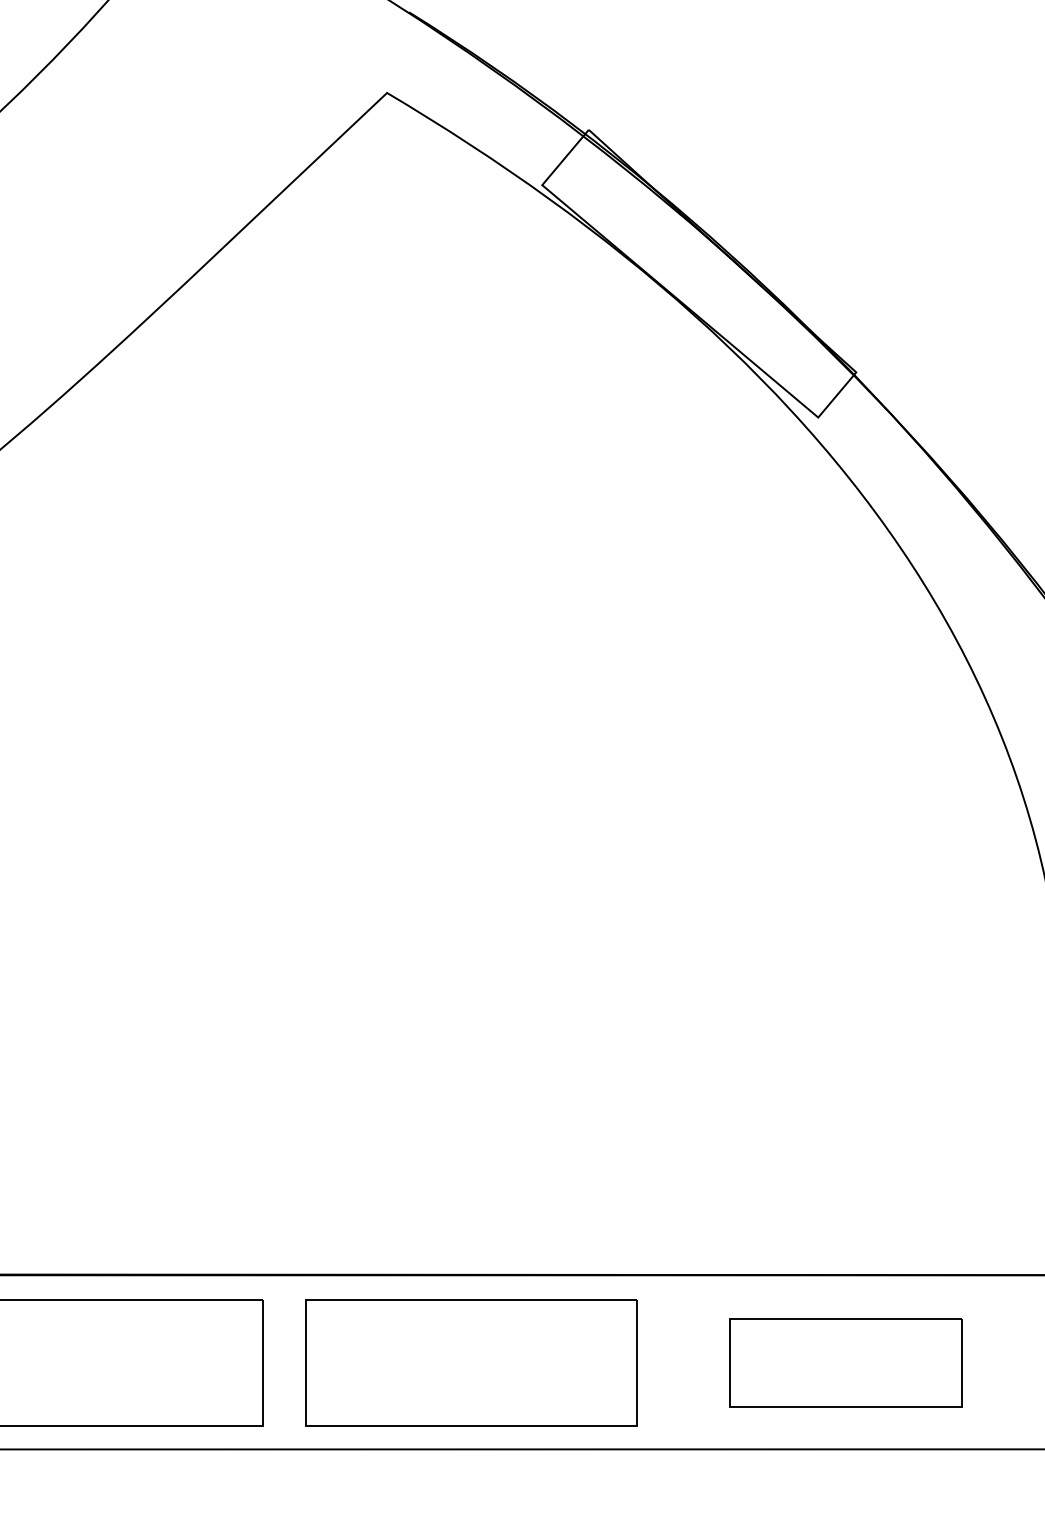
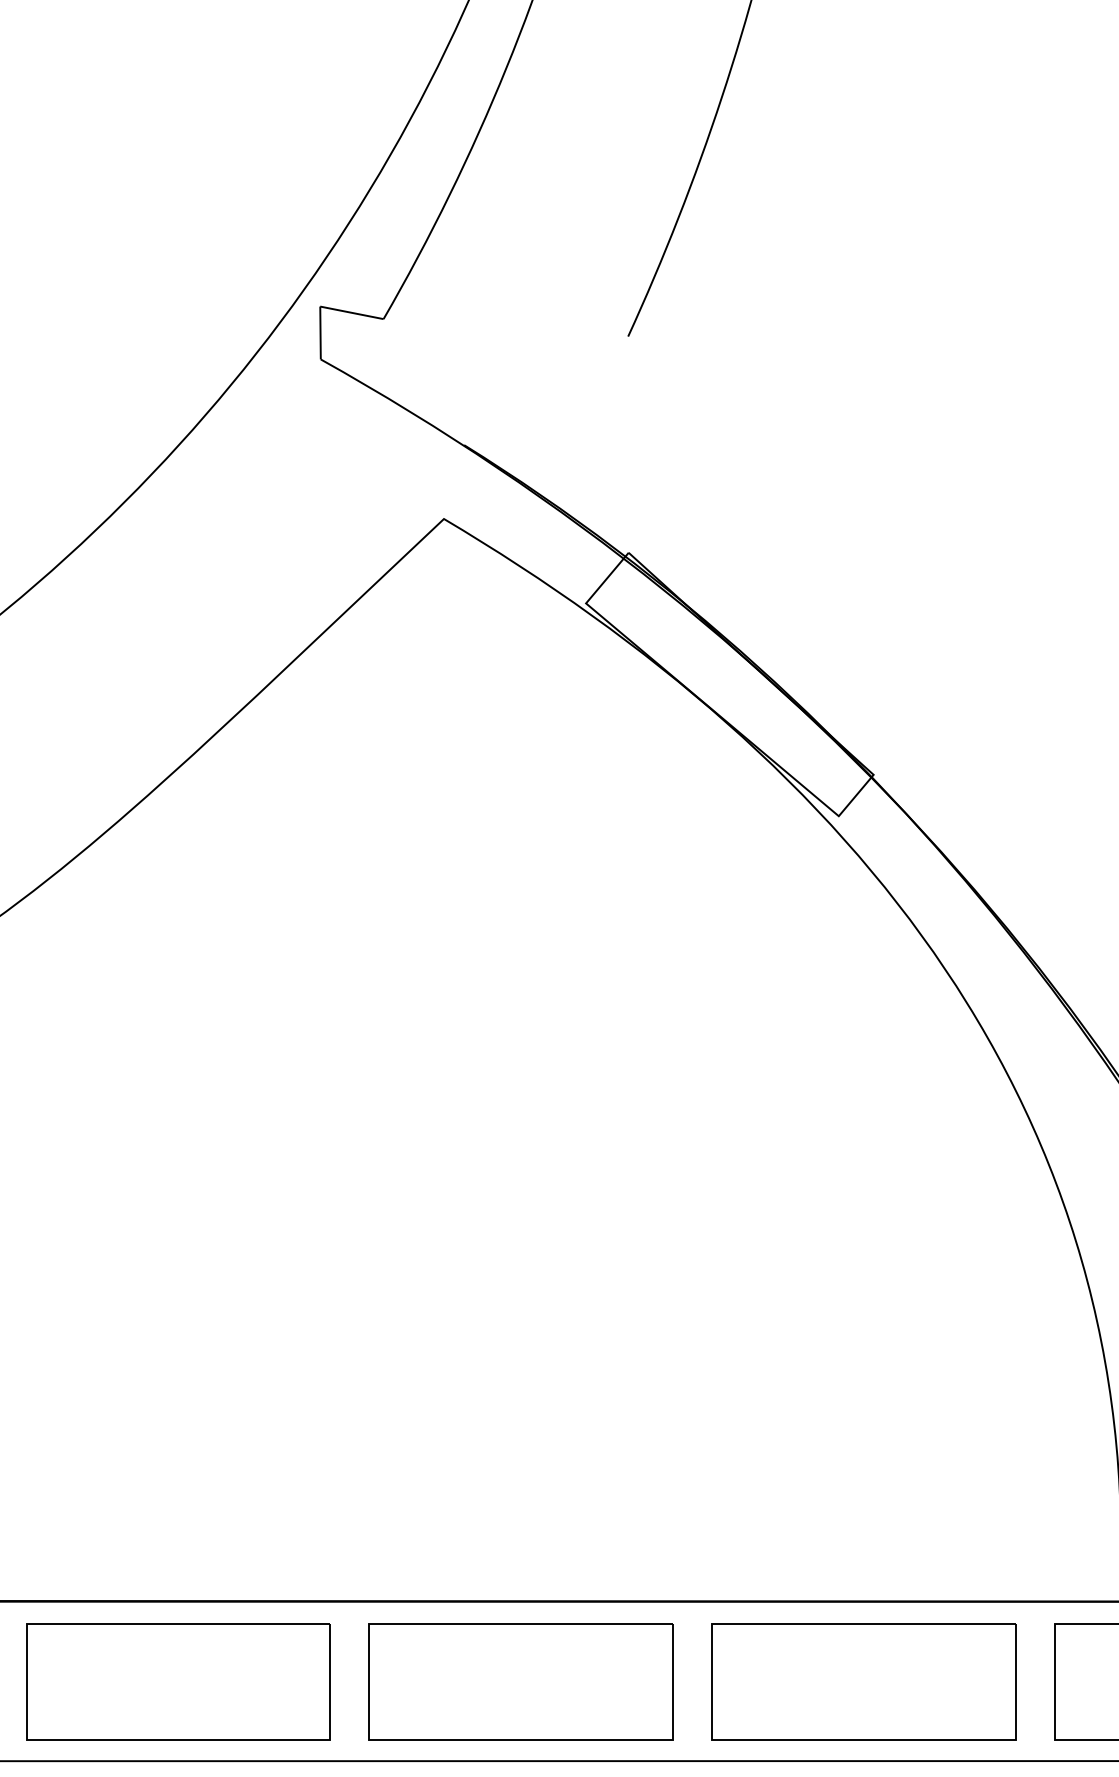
part: (845, 1362) -> (863, 1681), size x1.43

